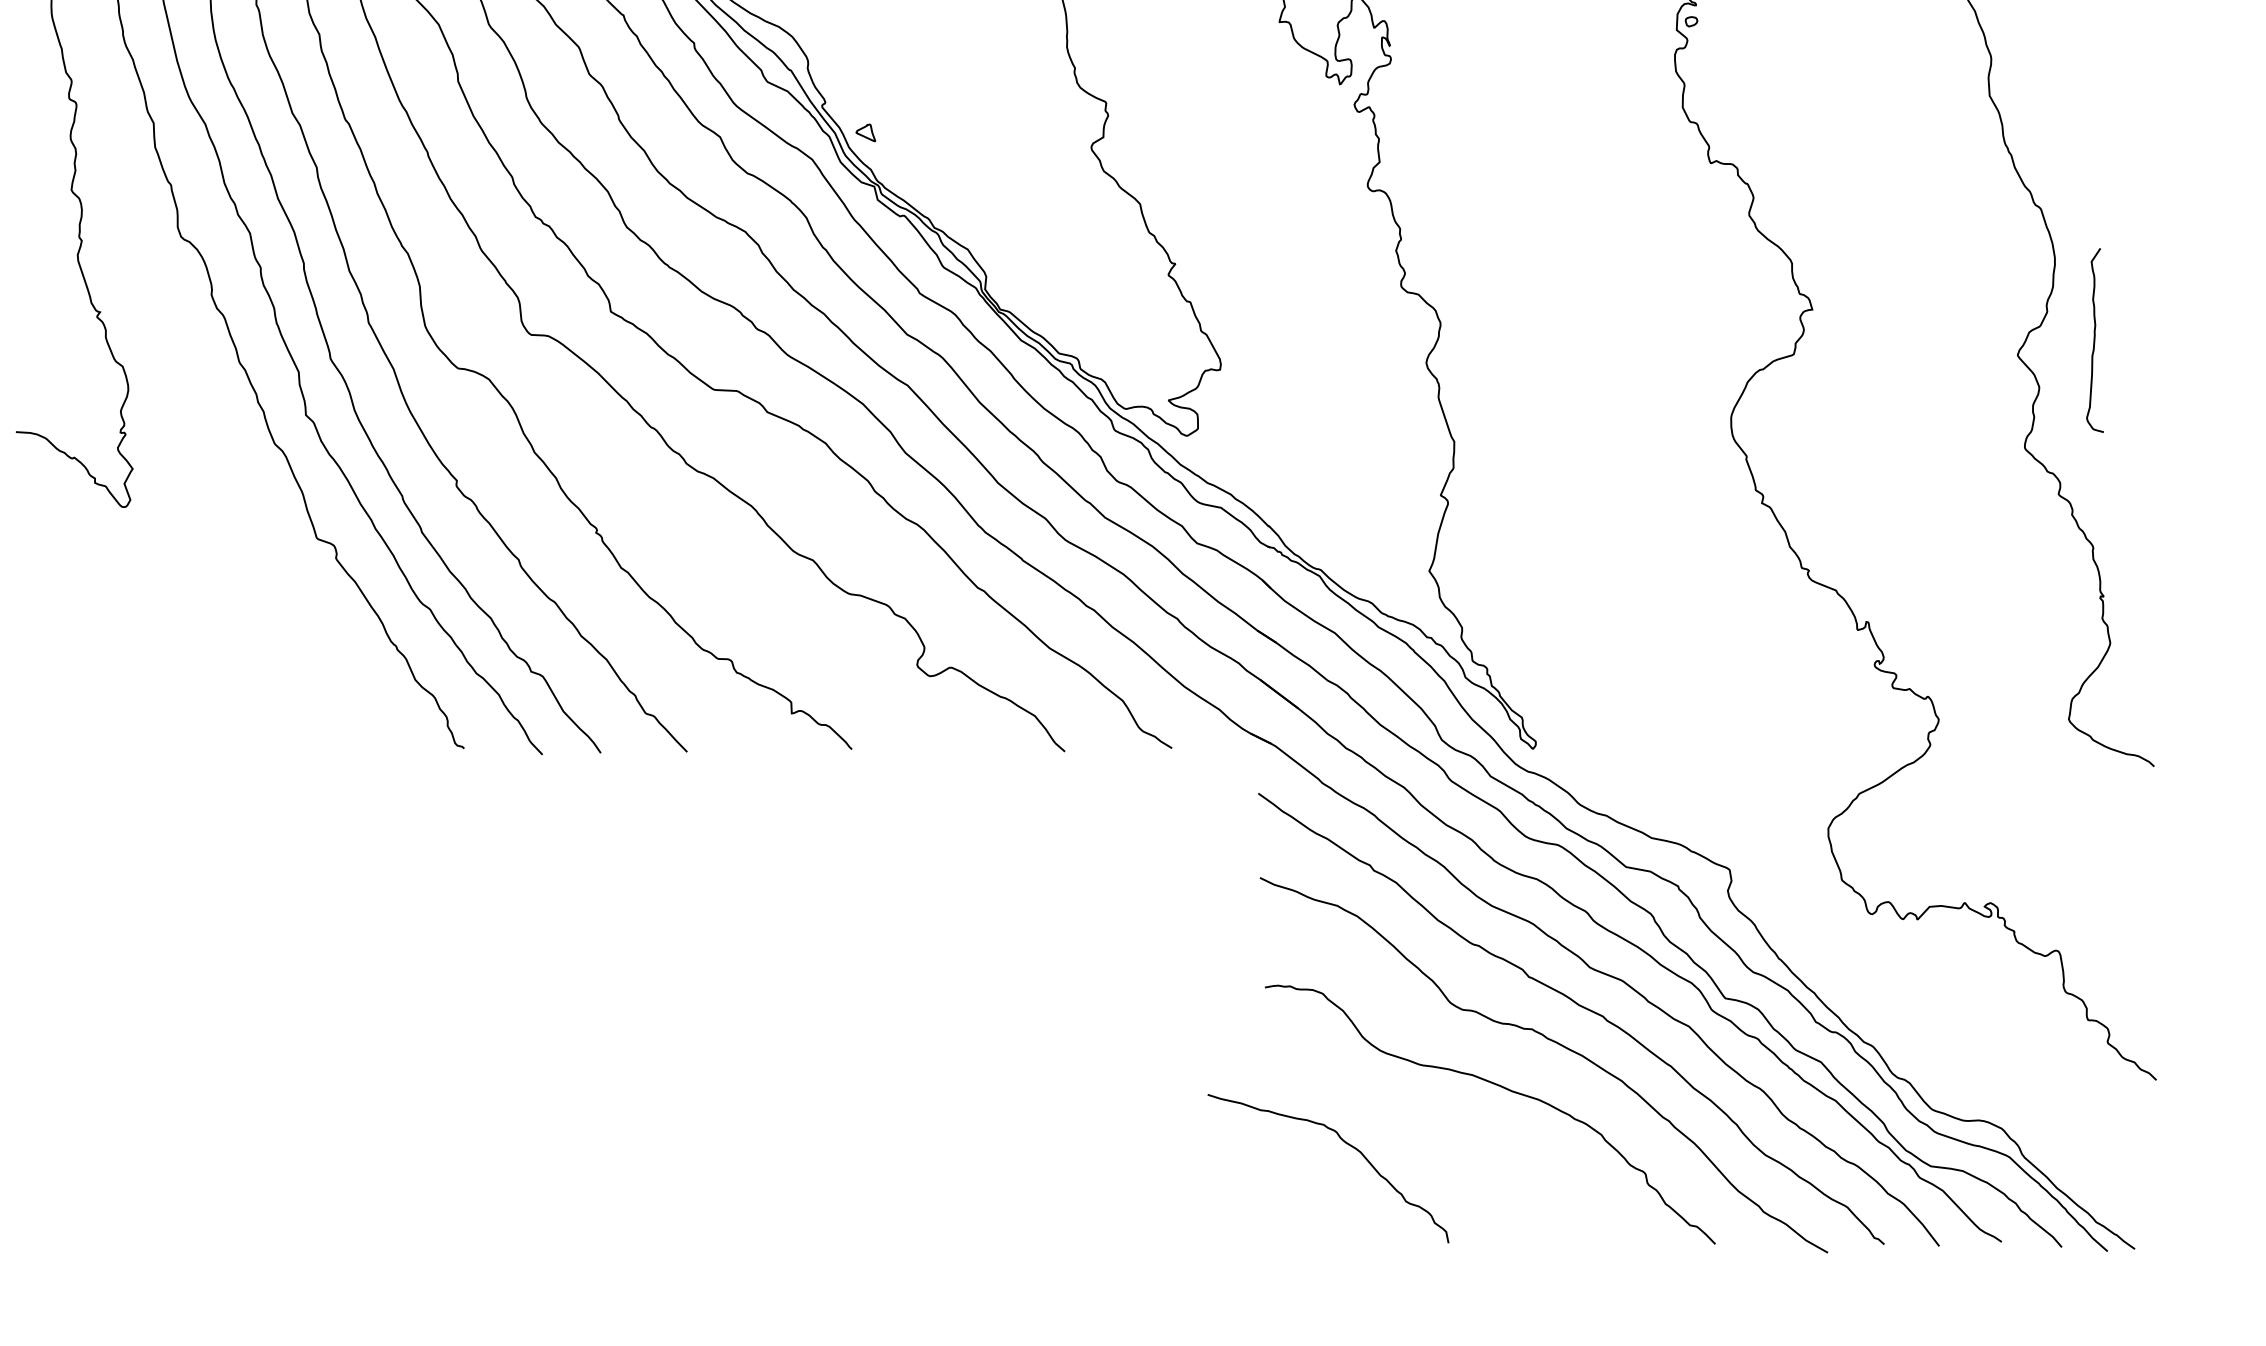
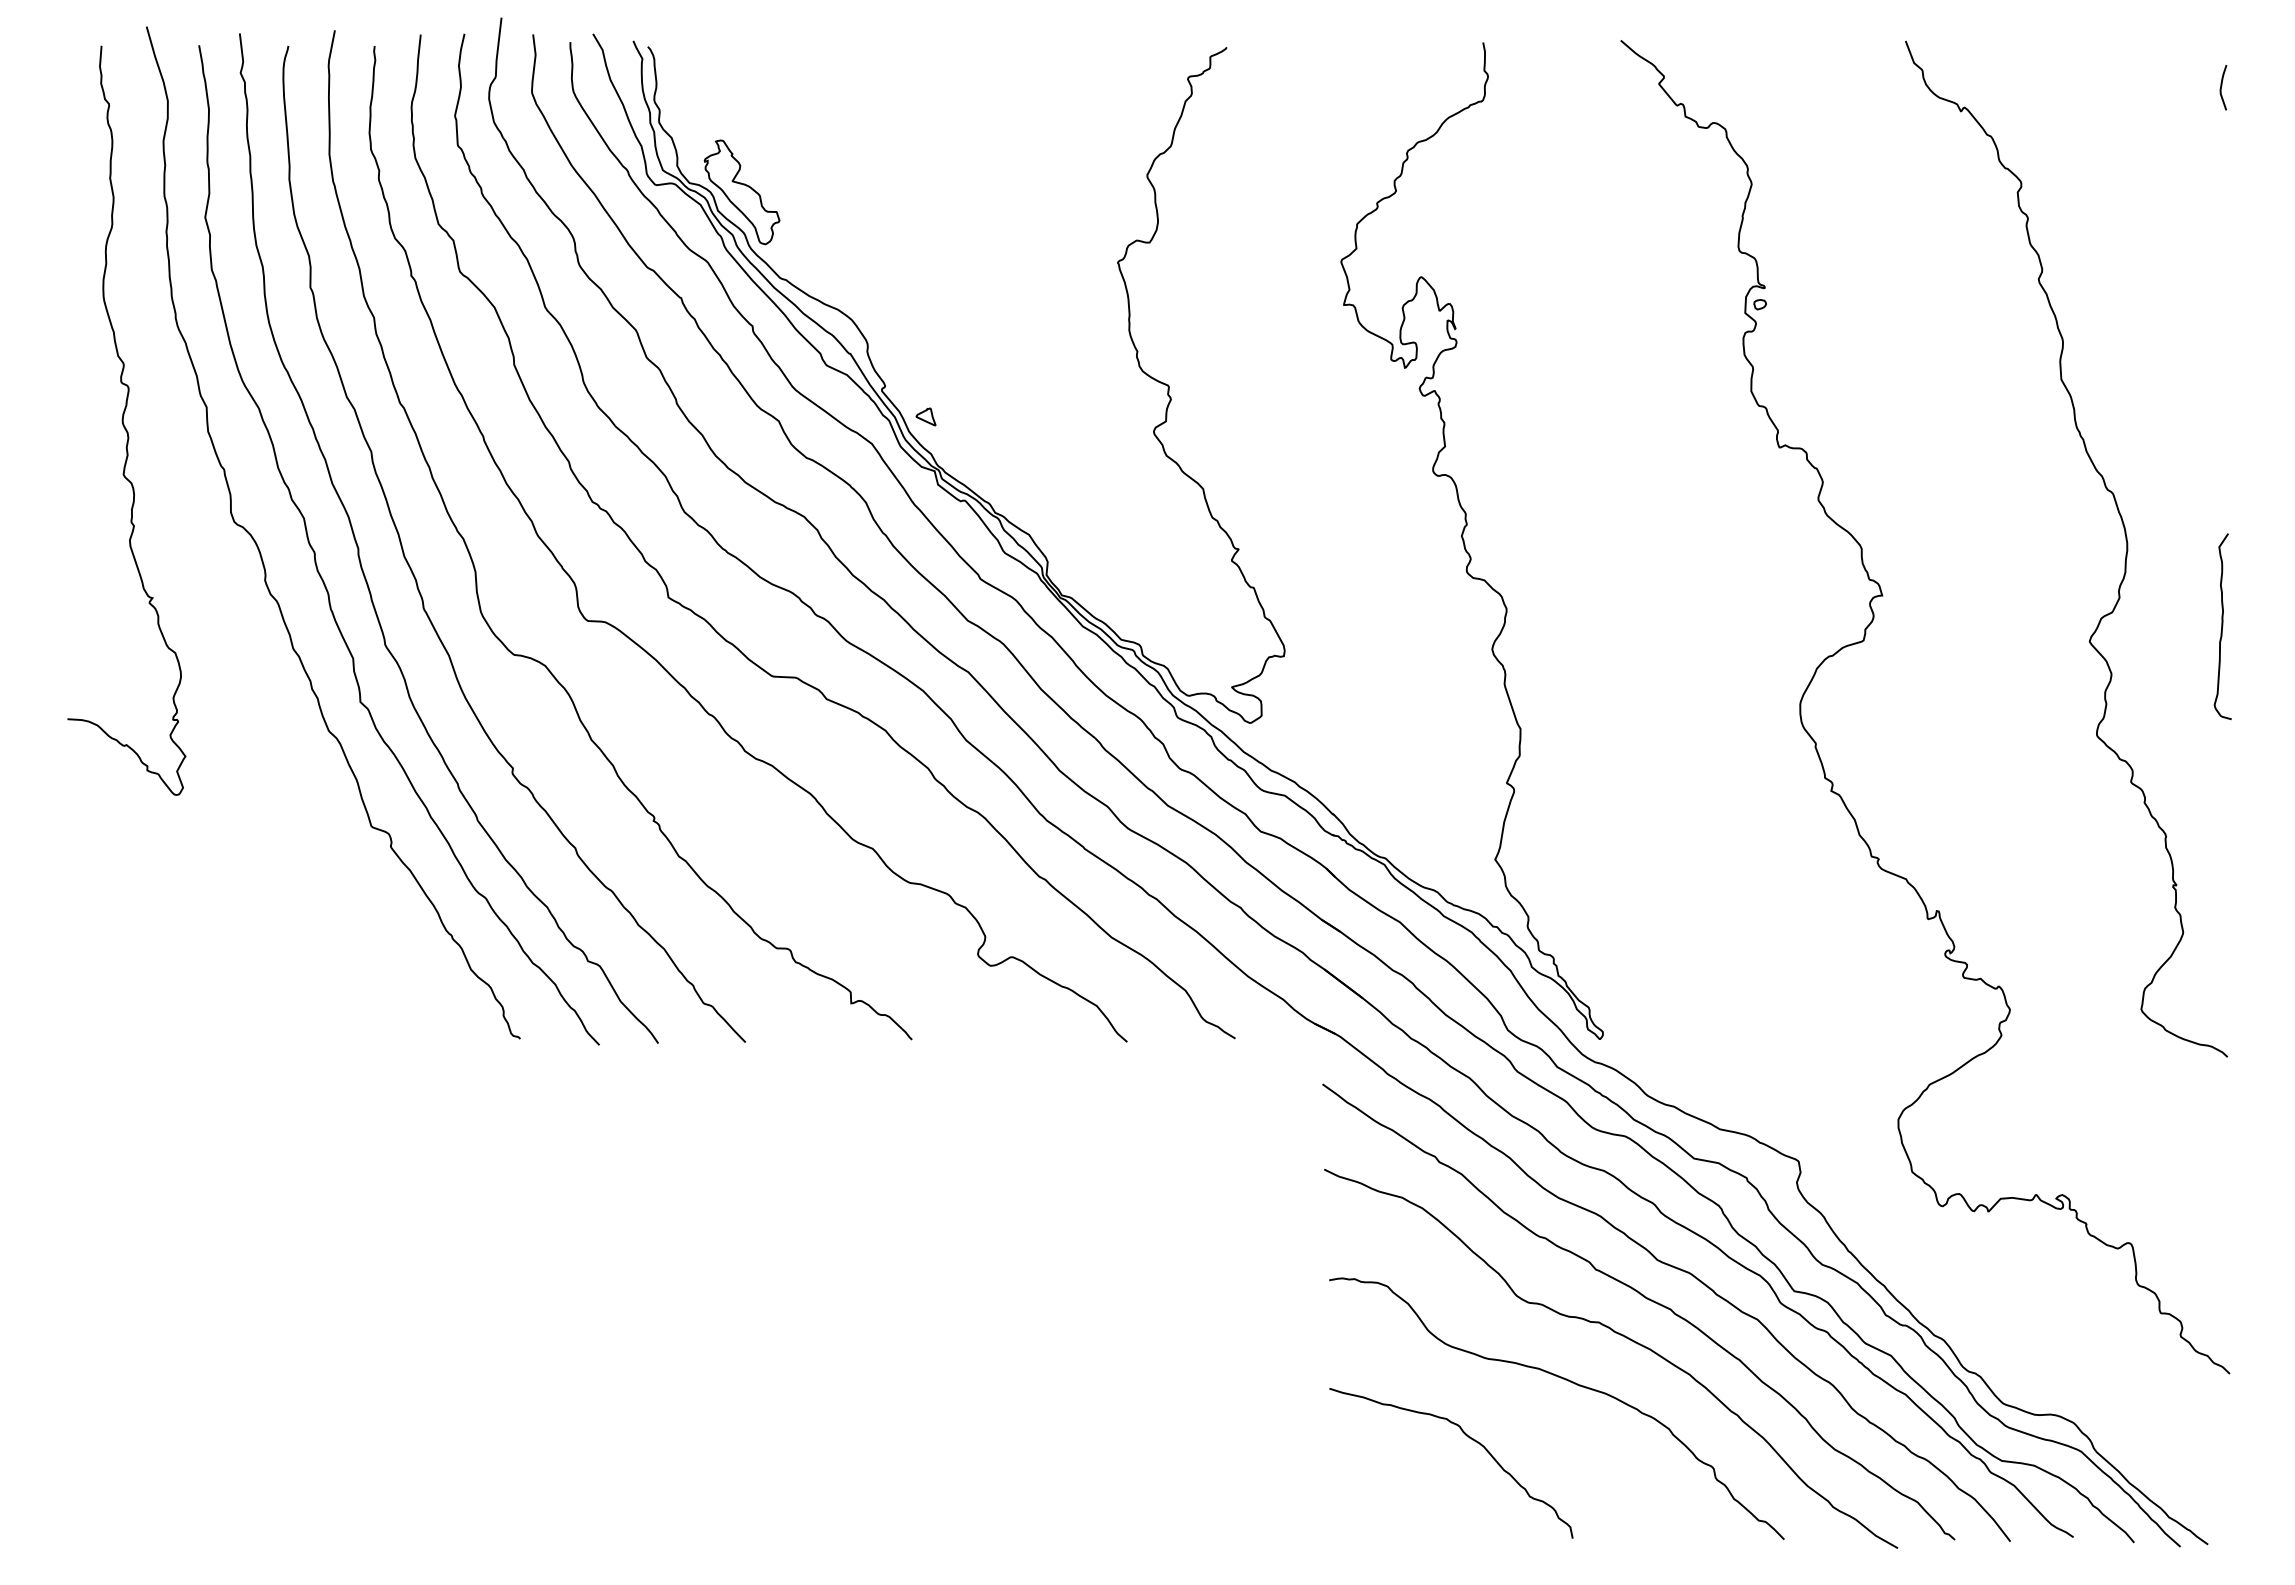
curve: (2094, 340) -> (2222, 626), moved
curve: (1346, 1144) -> (1469, 1438), moved

